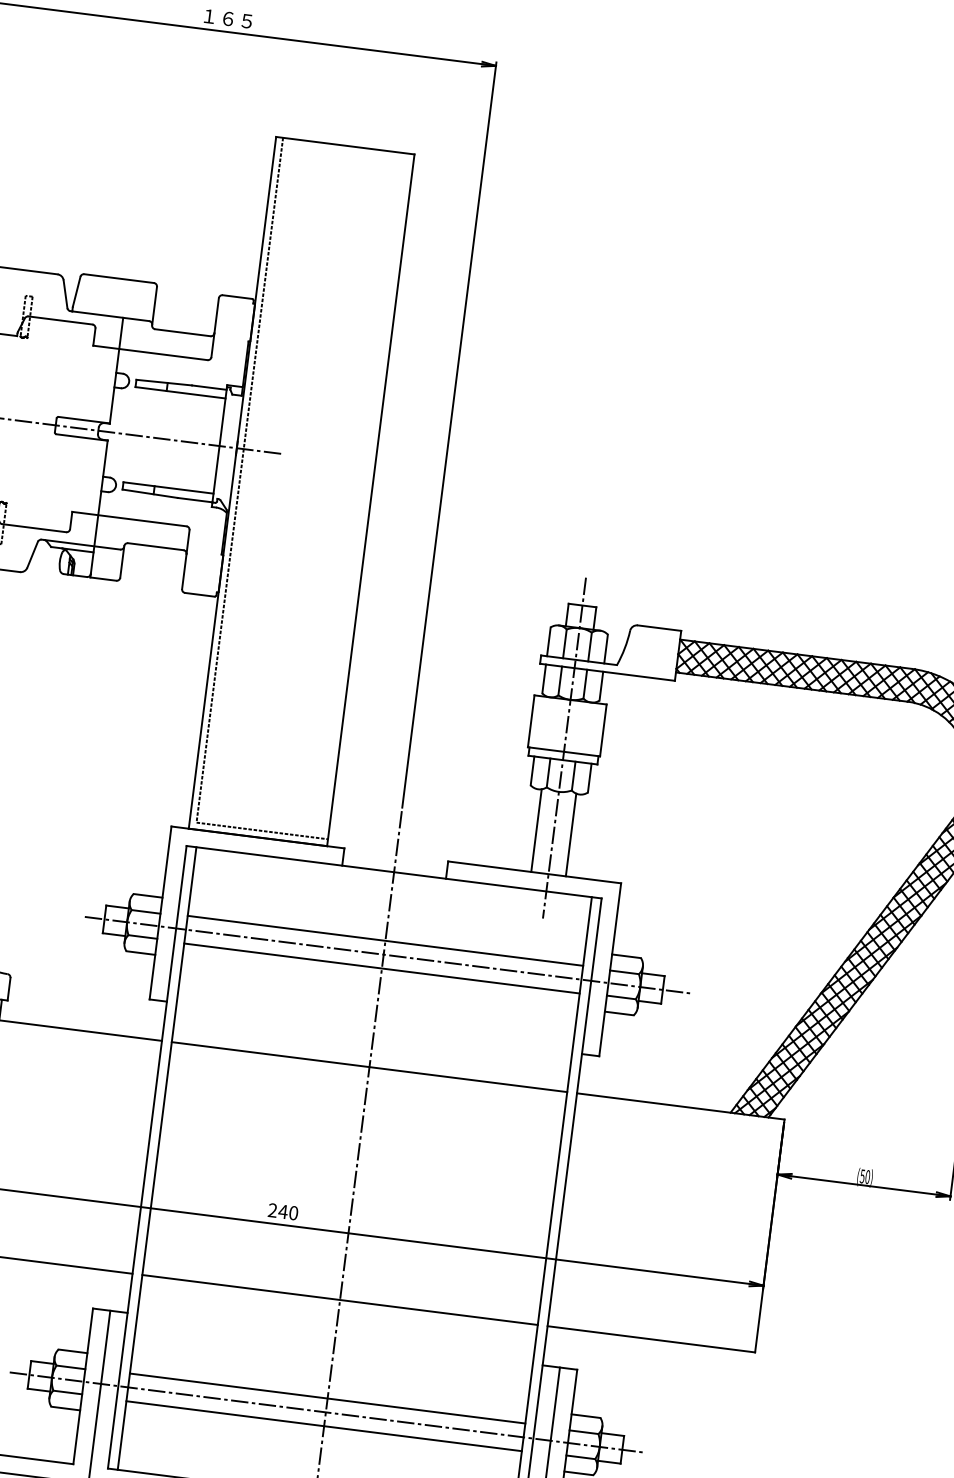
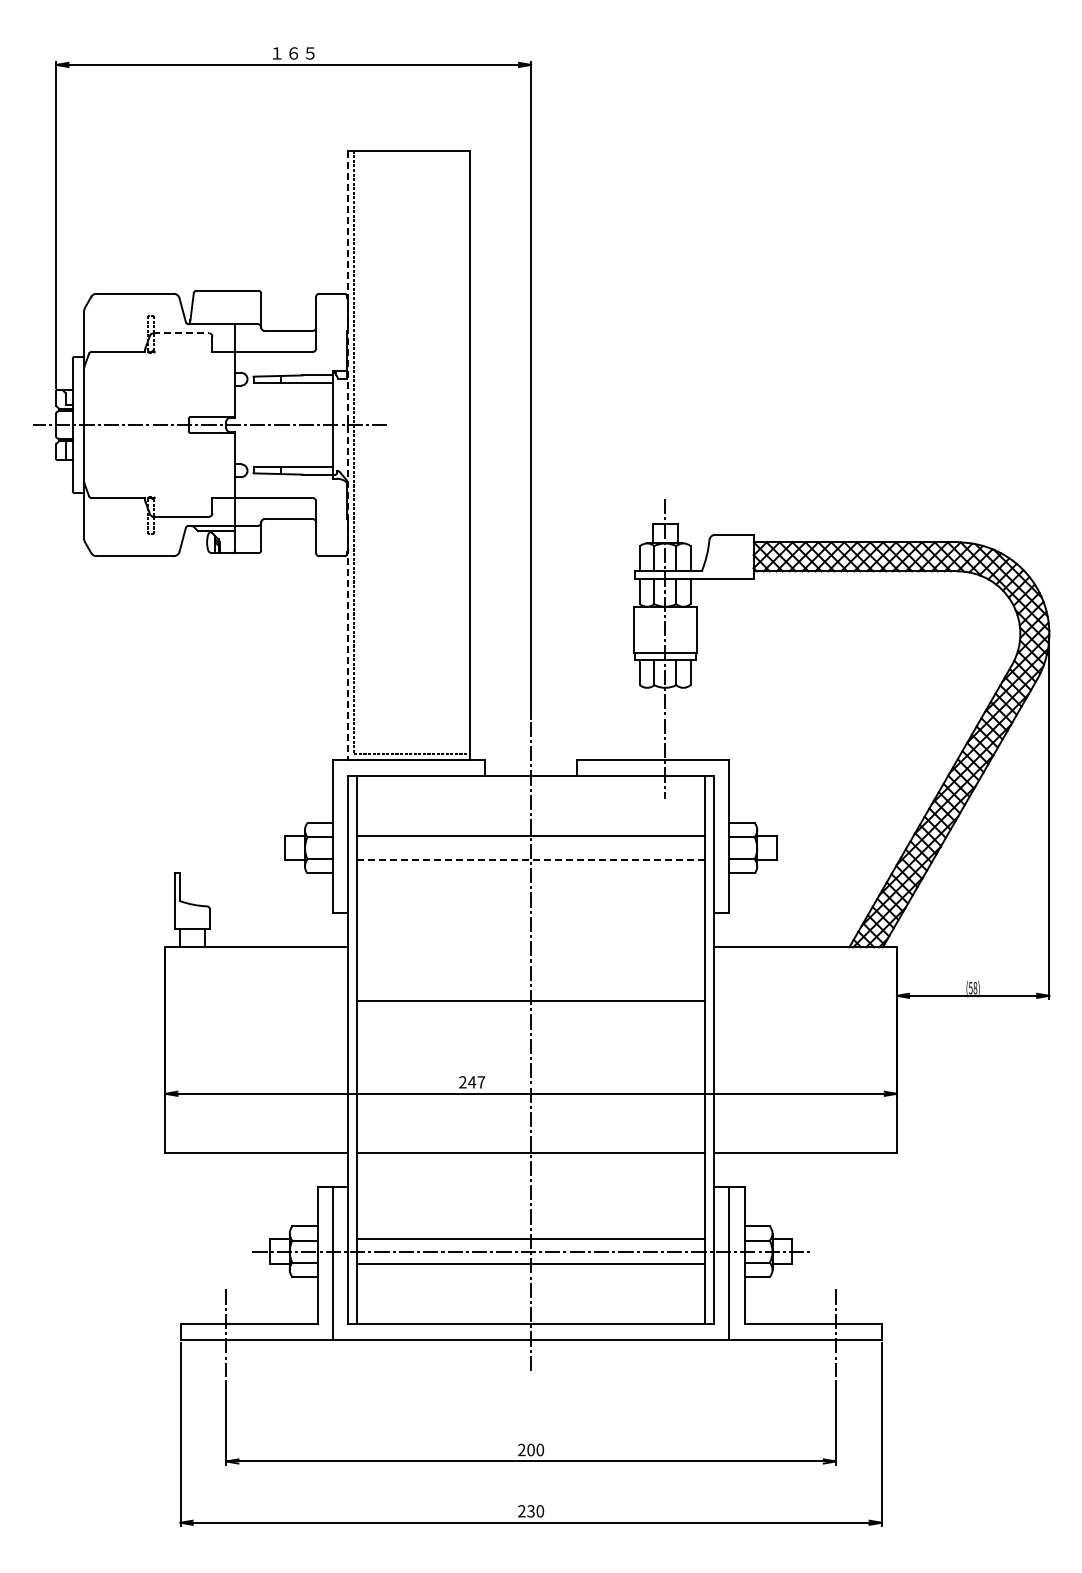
line: (60, 320) -> (181, 333), solid -> dashed
line: (232, 482) -> (348, 455), solid -> dashed
line: (537, 830) -> (650, 723), removed
line: (571, 834) -> (680, 723), removed
line: (388, 955) -> (535, 848), removed
line: (382, 968) -> (531, 860), solid -> dashed
line: (368, 1067) -> (530, 1001), moved
text: (867, 1177) -> (975, 988), (50) -> (58)
text: (293, 1213) -> (481, 1082), 240 -> 247

